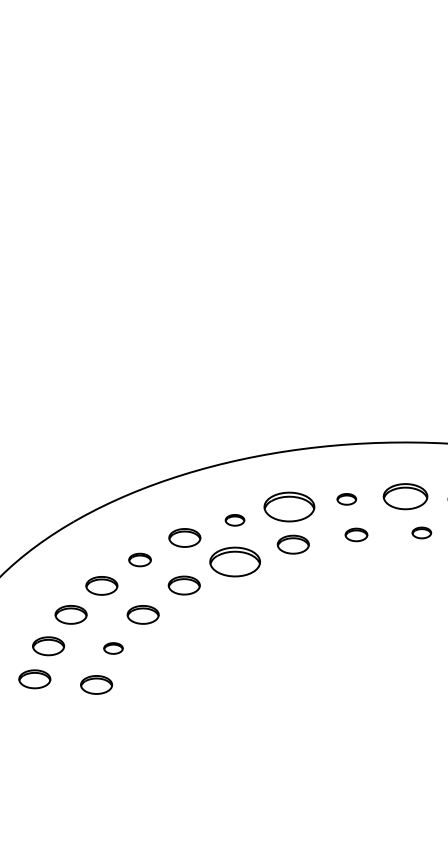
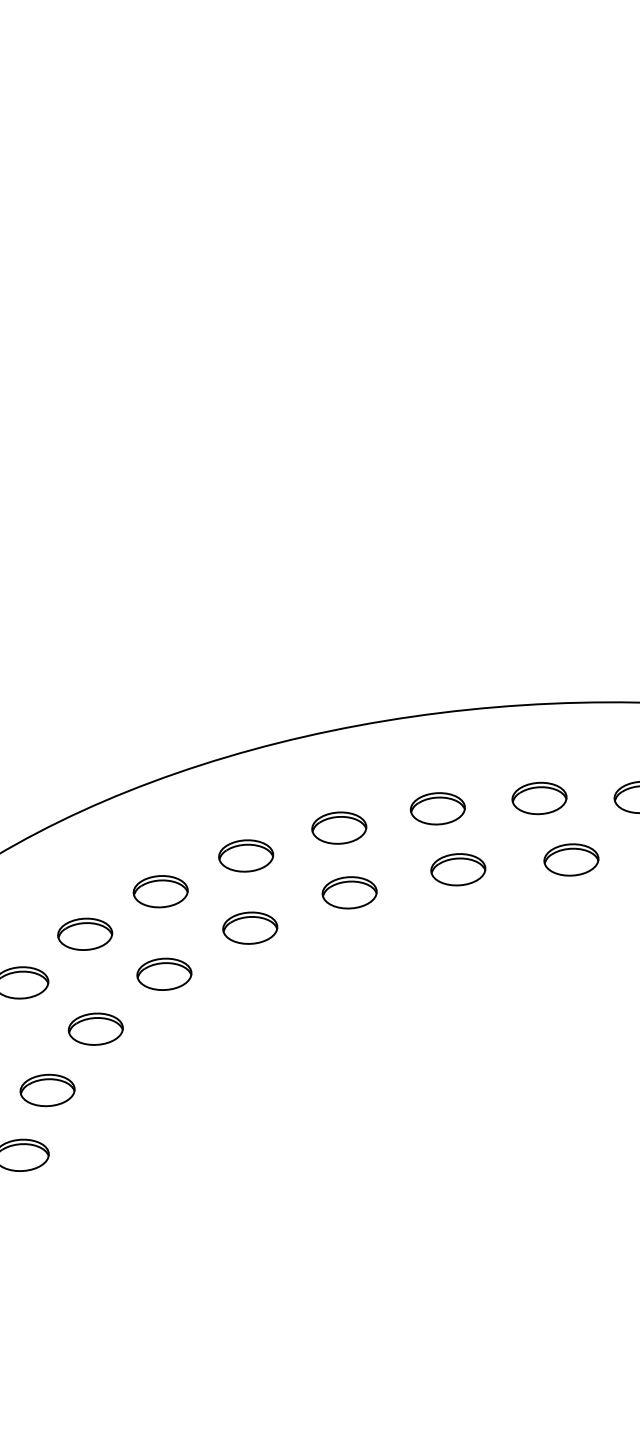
part: (404, 496) -> (537, 798), size x0.71
part: (346, 499) -> (437, 809), size x1.67
part: (289, 507) -> (339, 828), size x0.62
part: (234, 520) -> (245, 856), size x1.67
part: (421, 532) -> (570, 859), size x1.67
part: (356, 534) -> (458, 868), size x1.43
part: (139, 559) -> (84, 933), size x1.43
part: (234, 561) -> (249, 927), size x0.62
part: (113, 648) -> (47, 1090), size x1.67

